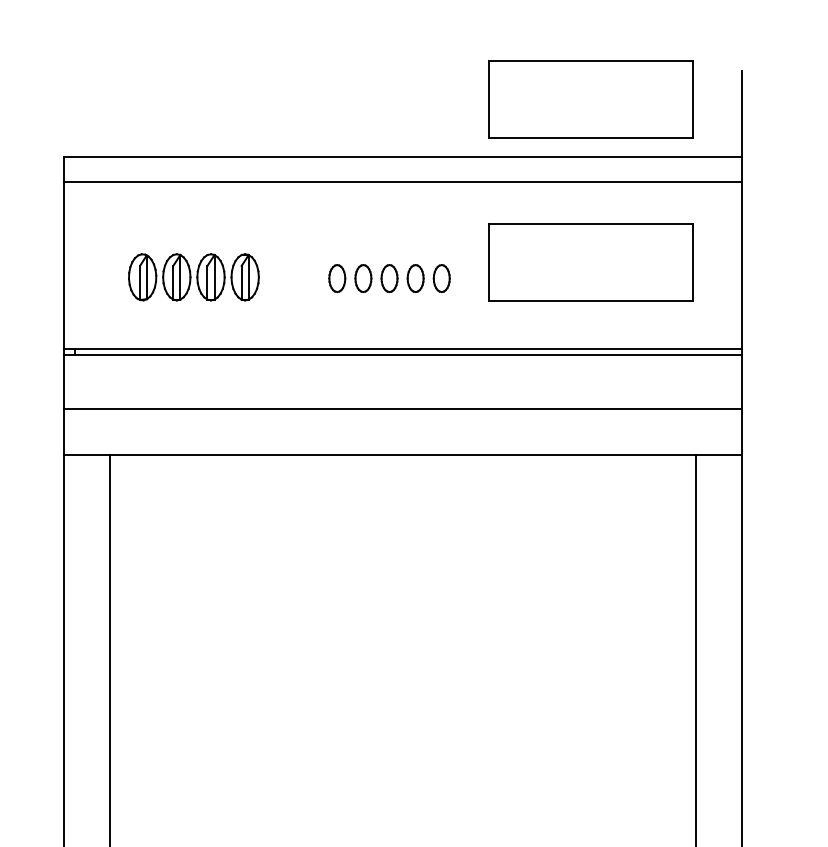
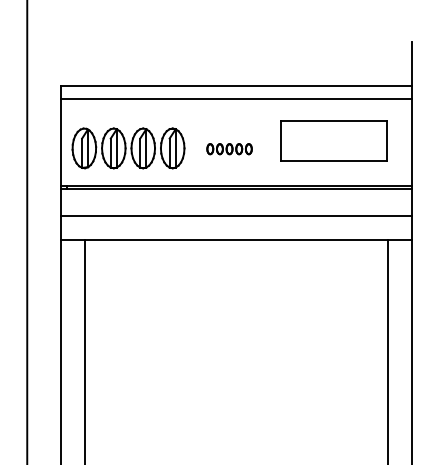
part: (590, 99) -> (333, 56), removed
part: (193, 277) -> (128, 148), size x1.67
part: (389, 279) -> (229, 149), size x0.71

